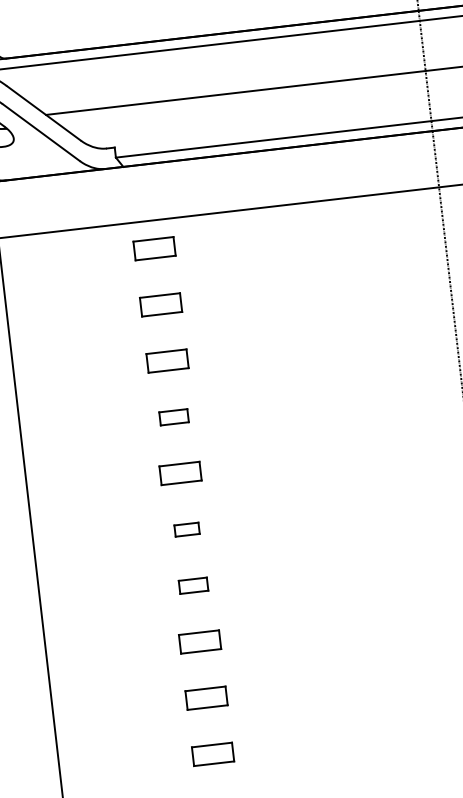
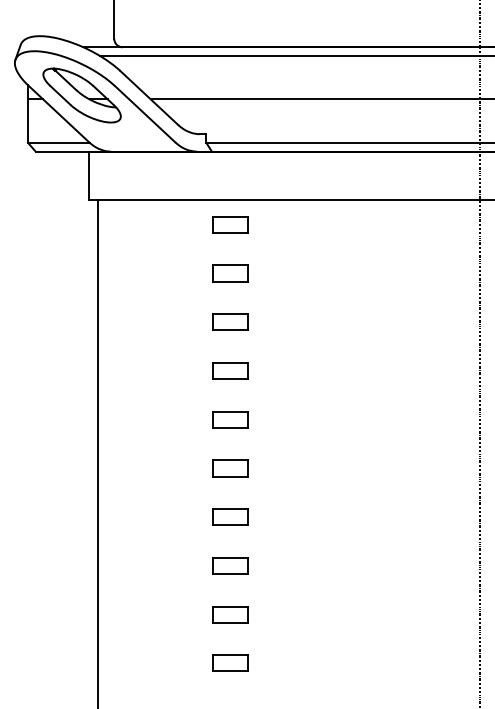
part: (174, 416) -> (230, 370), size x1.43
part: (187, 529) -> (230, 468), size x1.67
part: (193, 585) -> (230, 516), size x1.43

